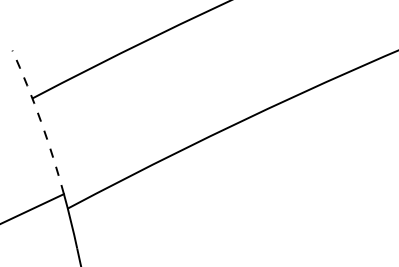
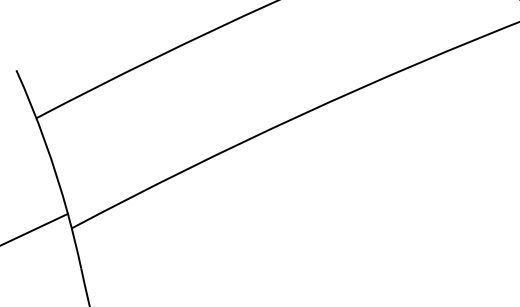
arc: (40, 121) -> (44, 141), dashed -> solid

